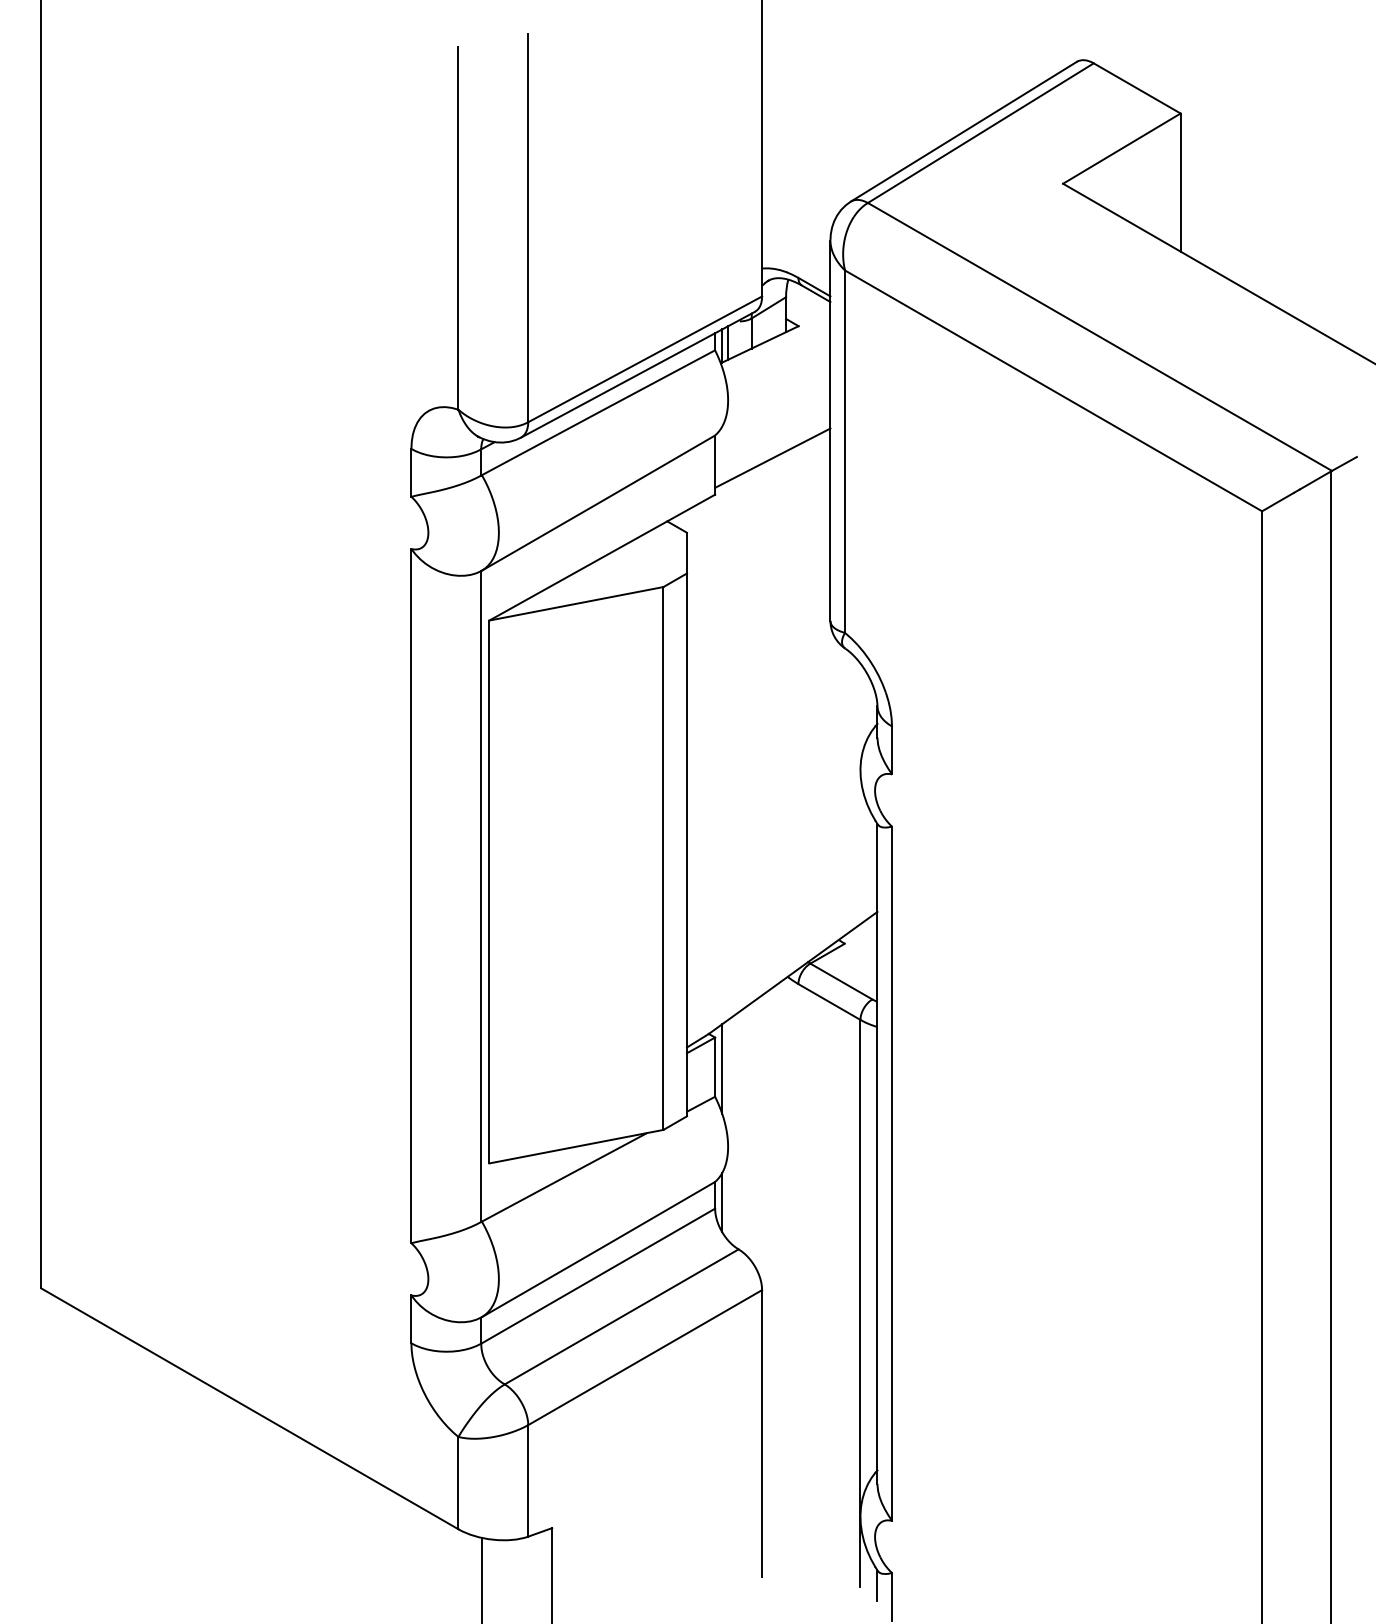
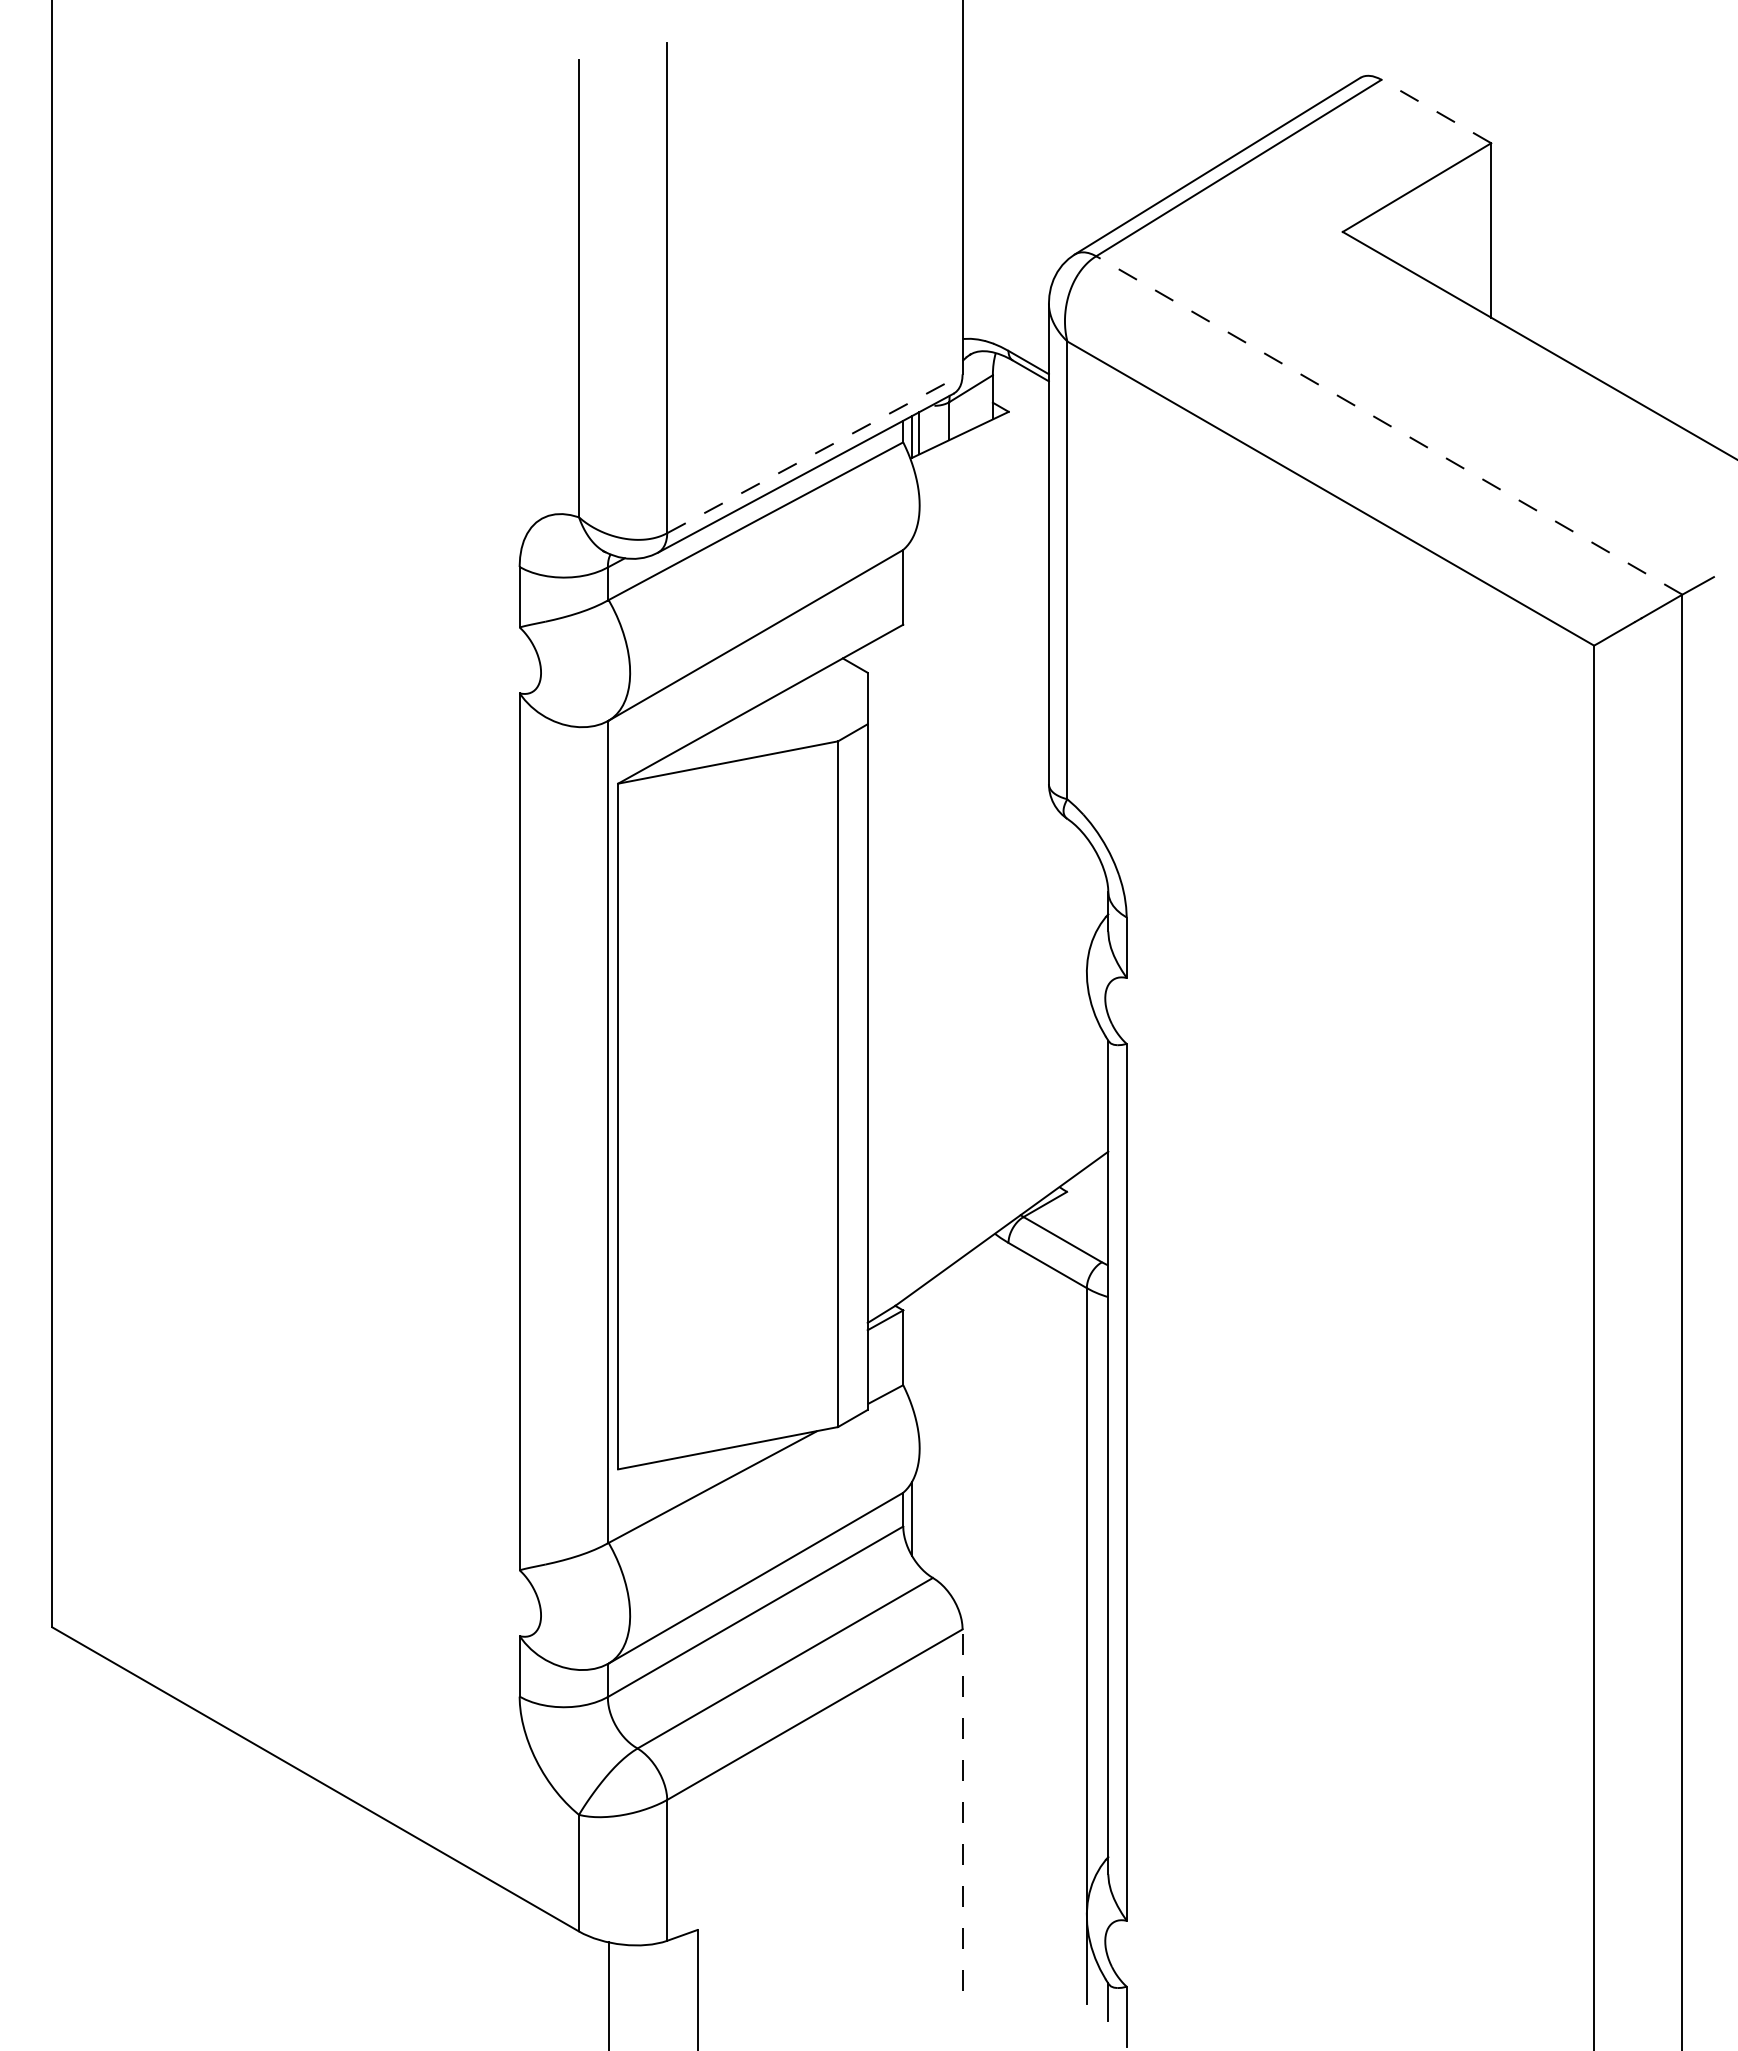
line: (1136, 88) -> (1435, 111), solid -> dashed
line: (1099, 336) -> (1388, 425), solid -> dashed
line: (644, 359) -> (814, 453), solid -> dashed
line: (772, 458) -> (975, 578), removed
line: (722, 1068) -> (912, 1349), removed
line: (762, 1433) -> (962, 1810), solid -> dashed

